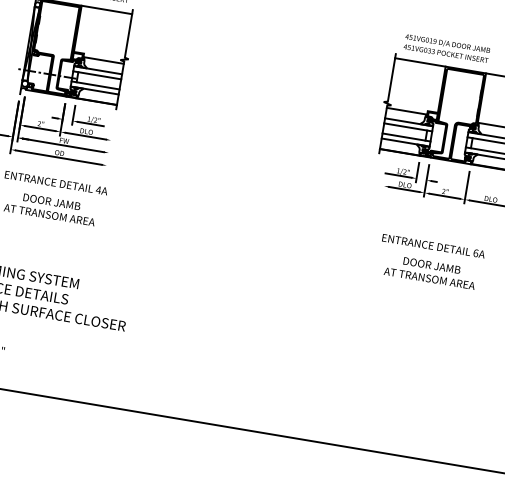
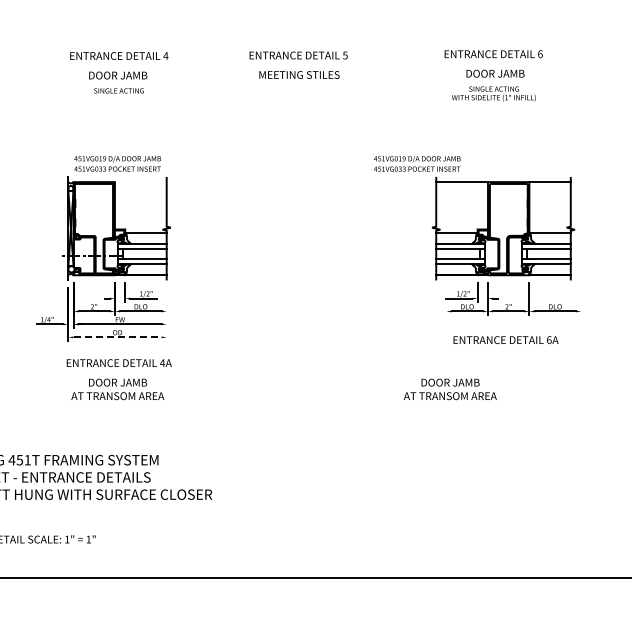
line: (106, 10) -> (140, 182), removed
text: (447, 48) -> (417, 163), moved
line: (58, 157) -> (117, 337), solid -> dashed
text: (433, 246) -> (505, 340), moved
text: (430, 272) -> (450, 389), moved

